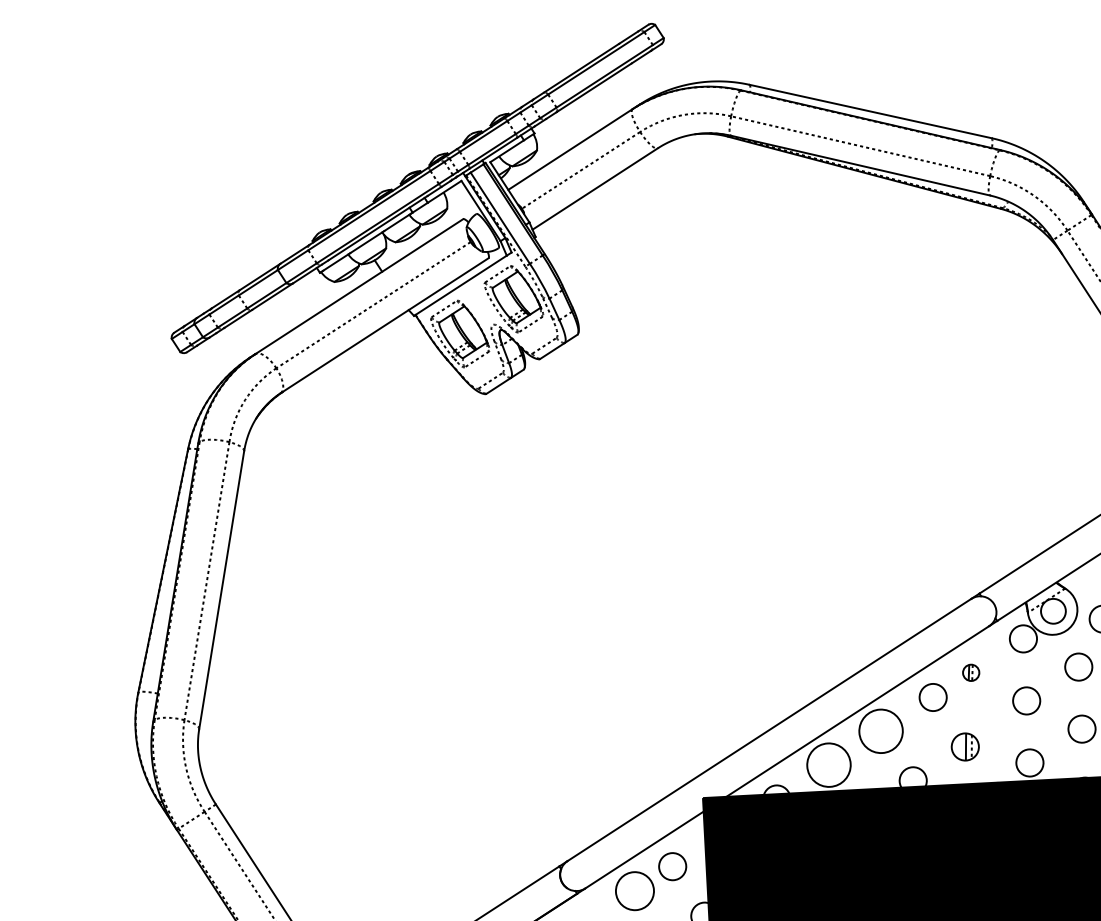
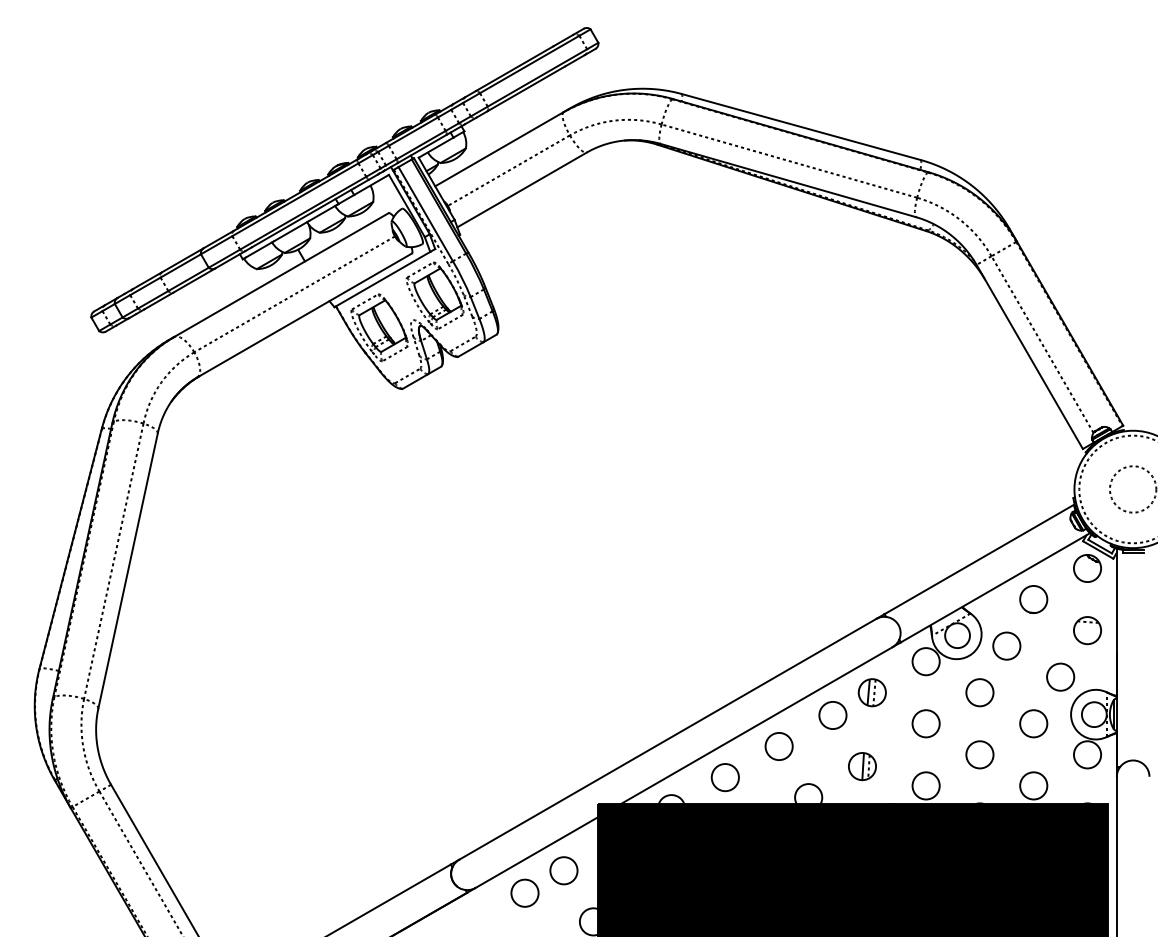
part: (970, 672) -> (871, 692), size x1.67
circle: (880, 731) -> (778, 746), size x0.62
circle: (828, 765) -> (724, 777), size x0.62
circle: (634, 890) -> (524, 892), size x0.71

